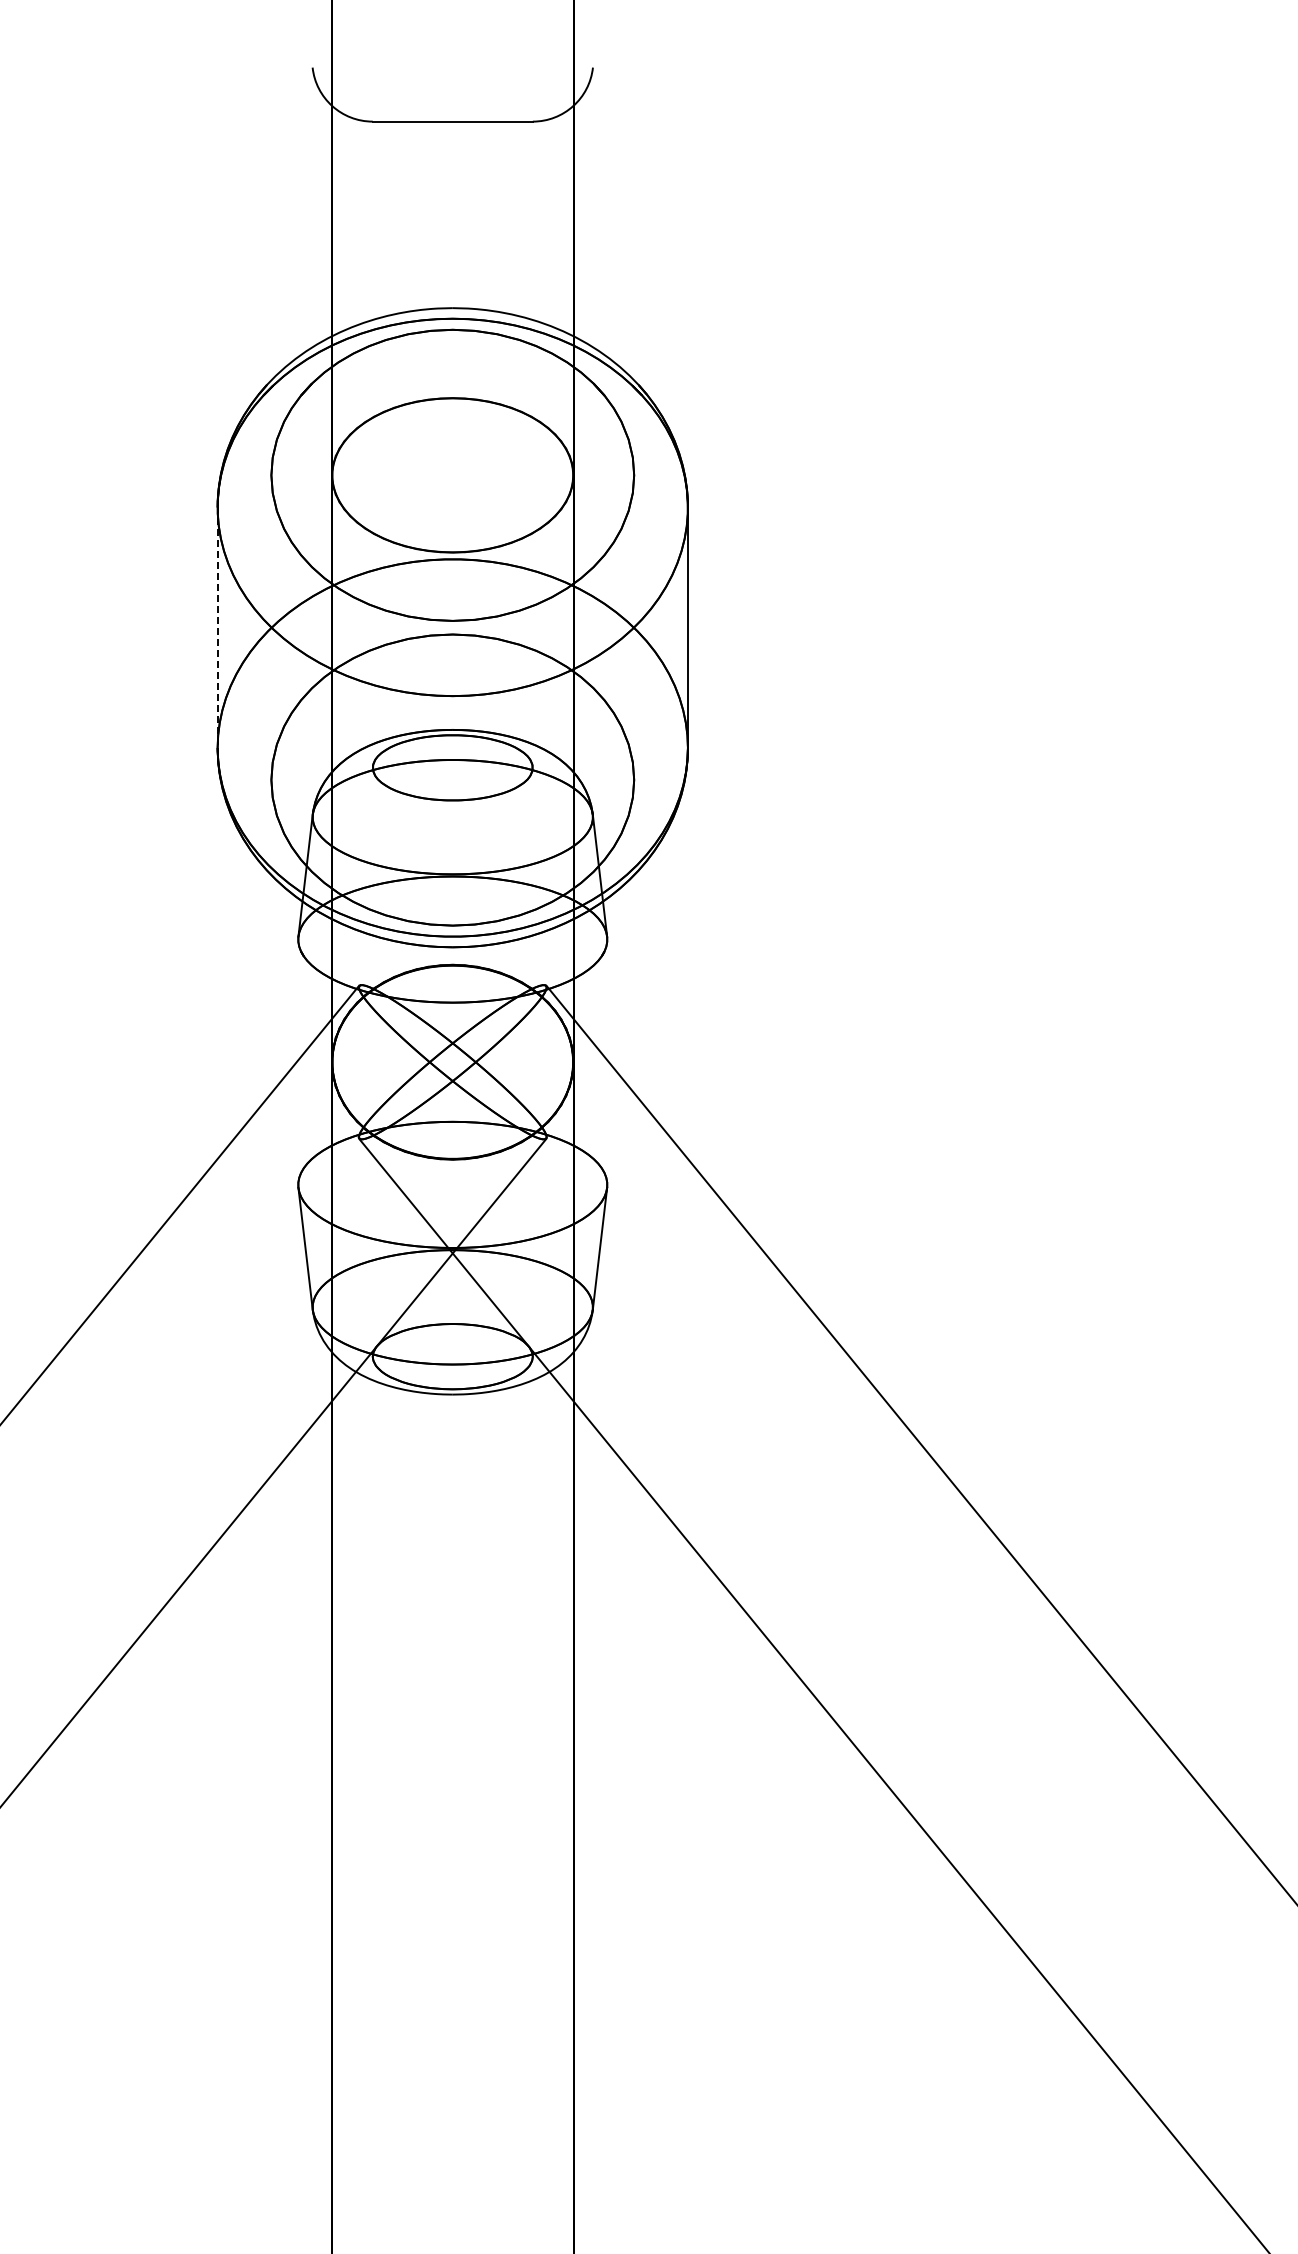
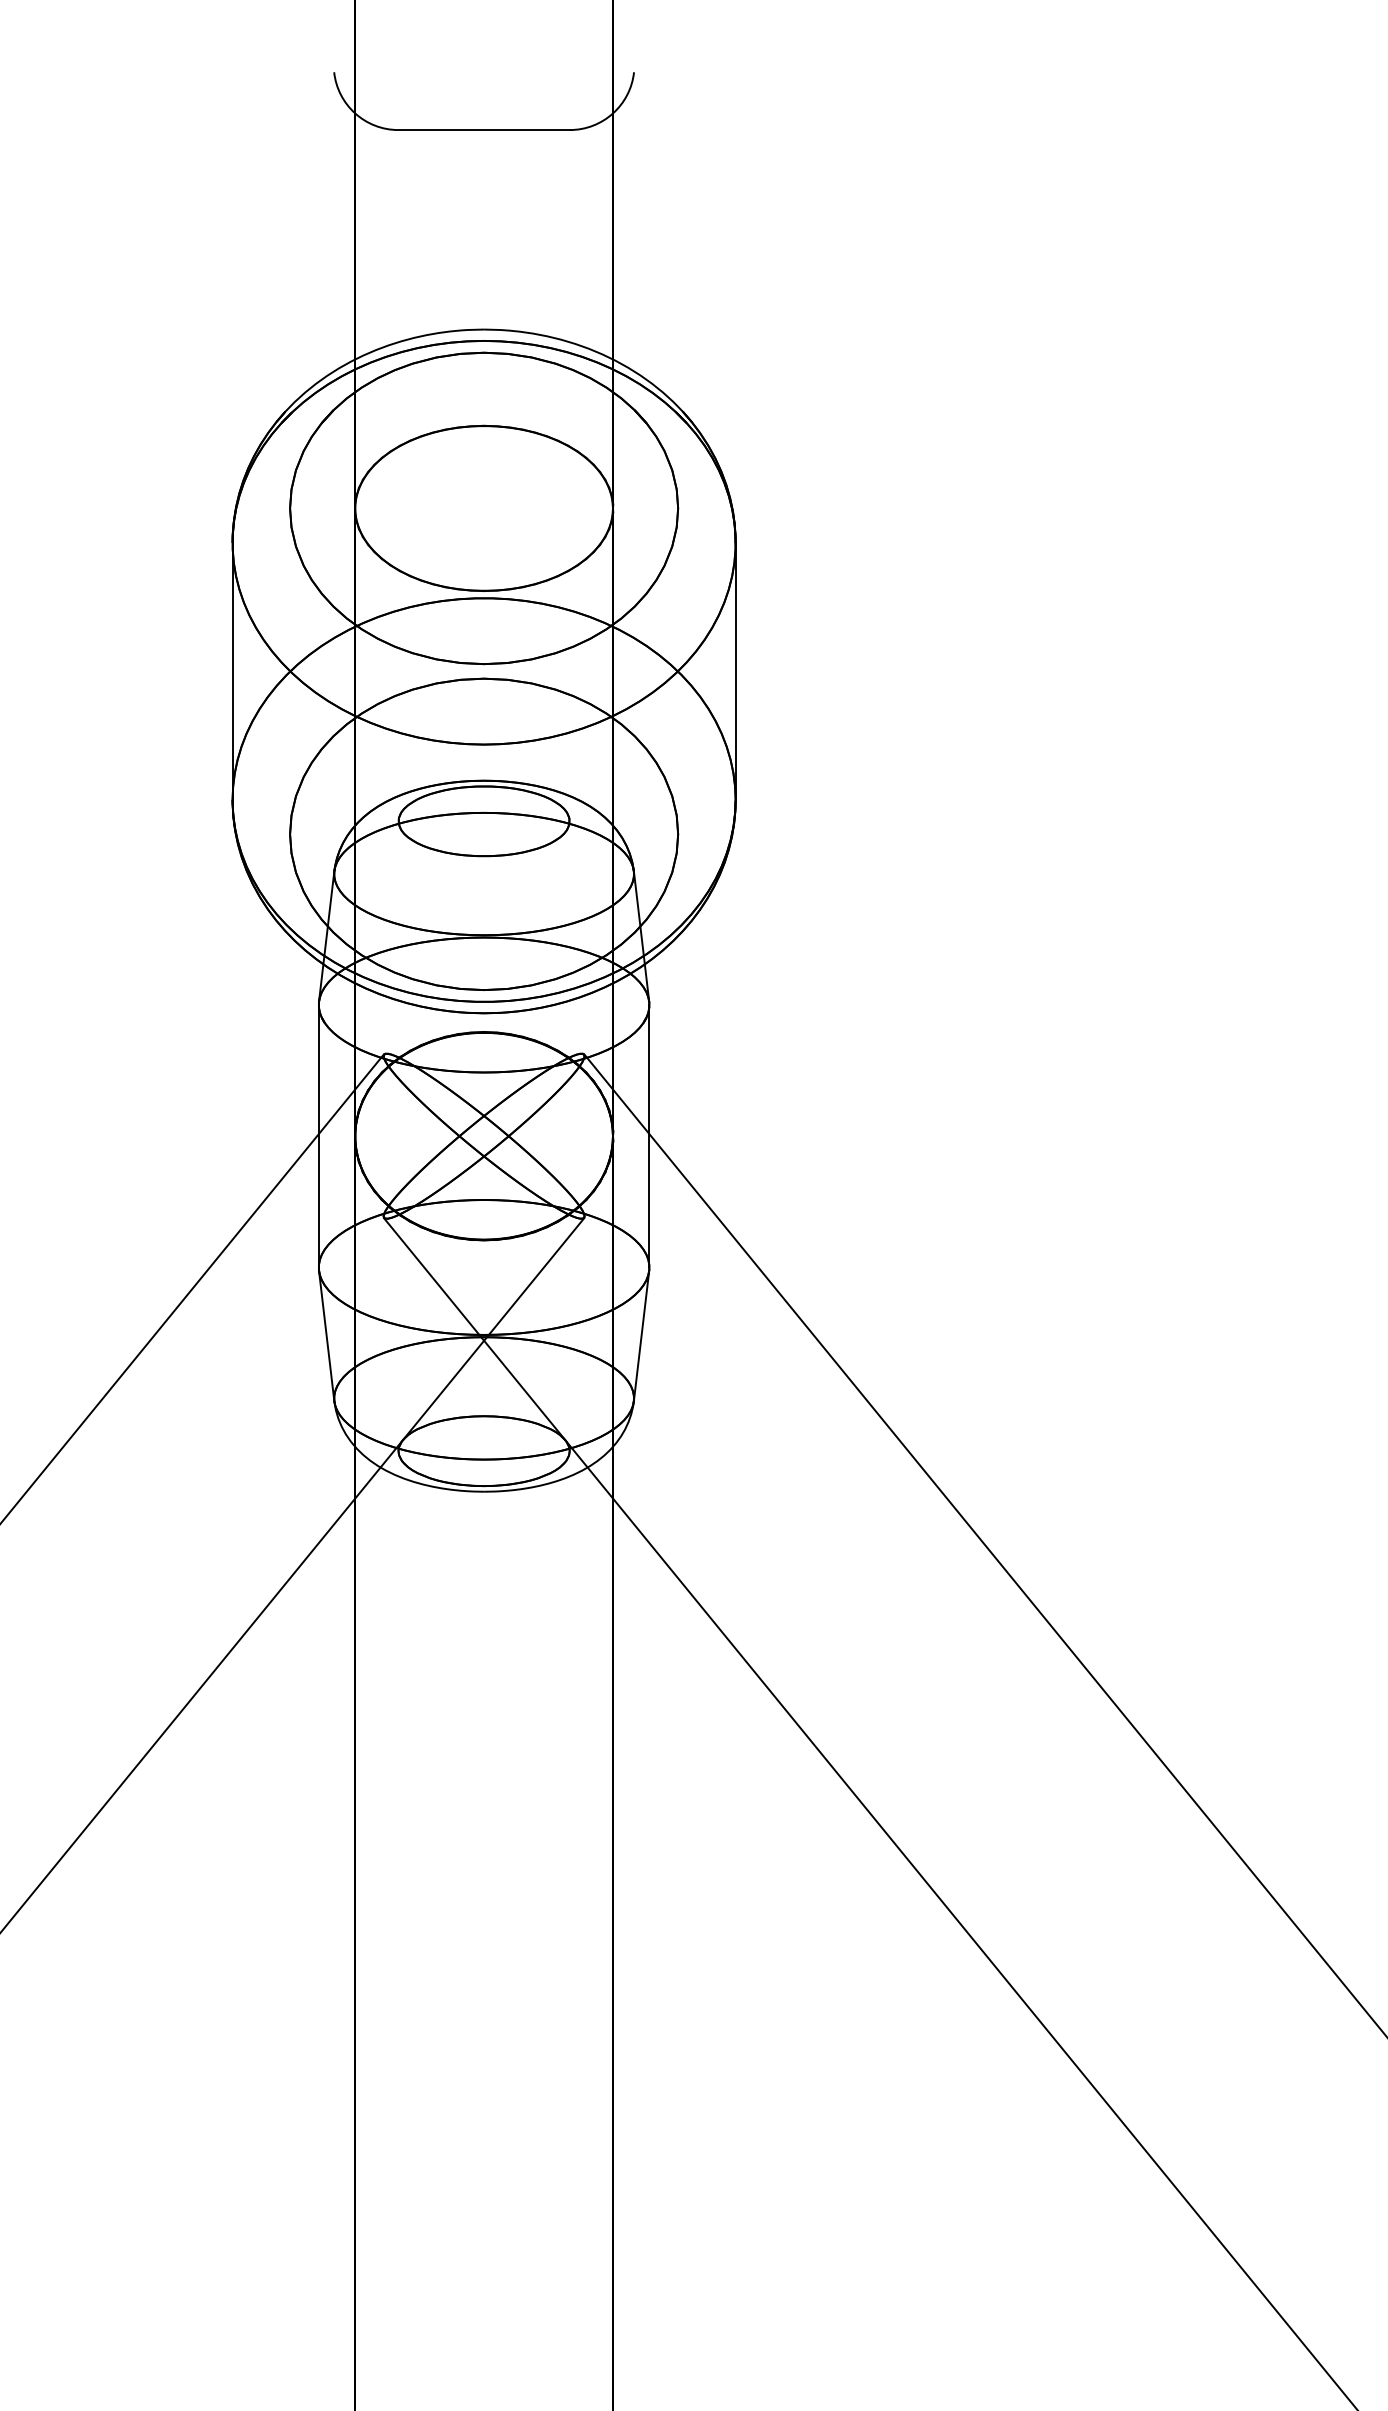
line: (217, 628) -> (232, 672), dashed -> solid
line: (298, 1061) -> (319, 1135), added
line: (607, 1061) -> (649, 1135), added

